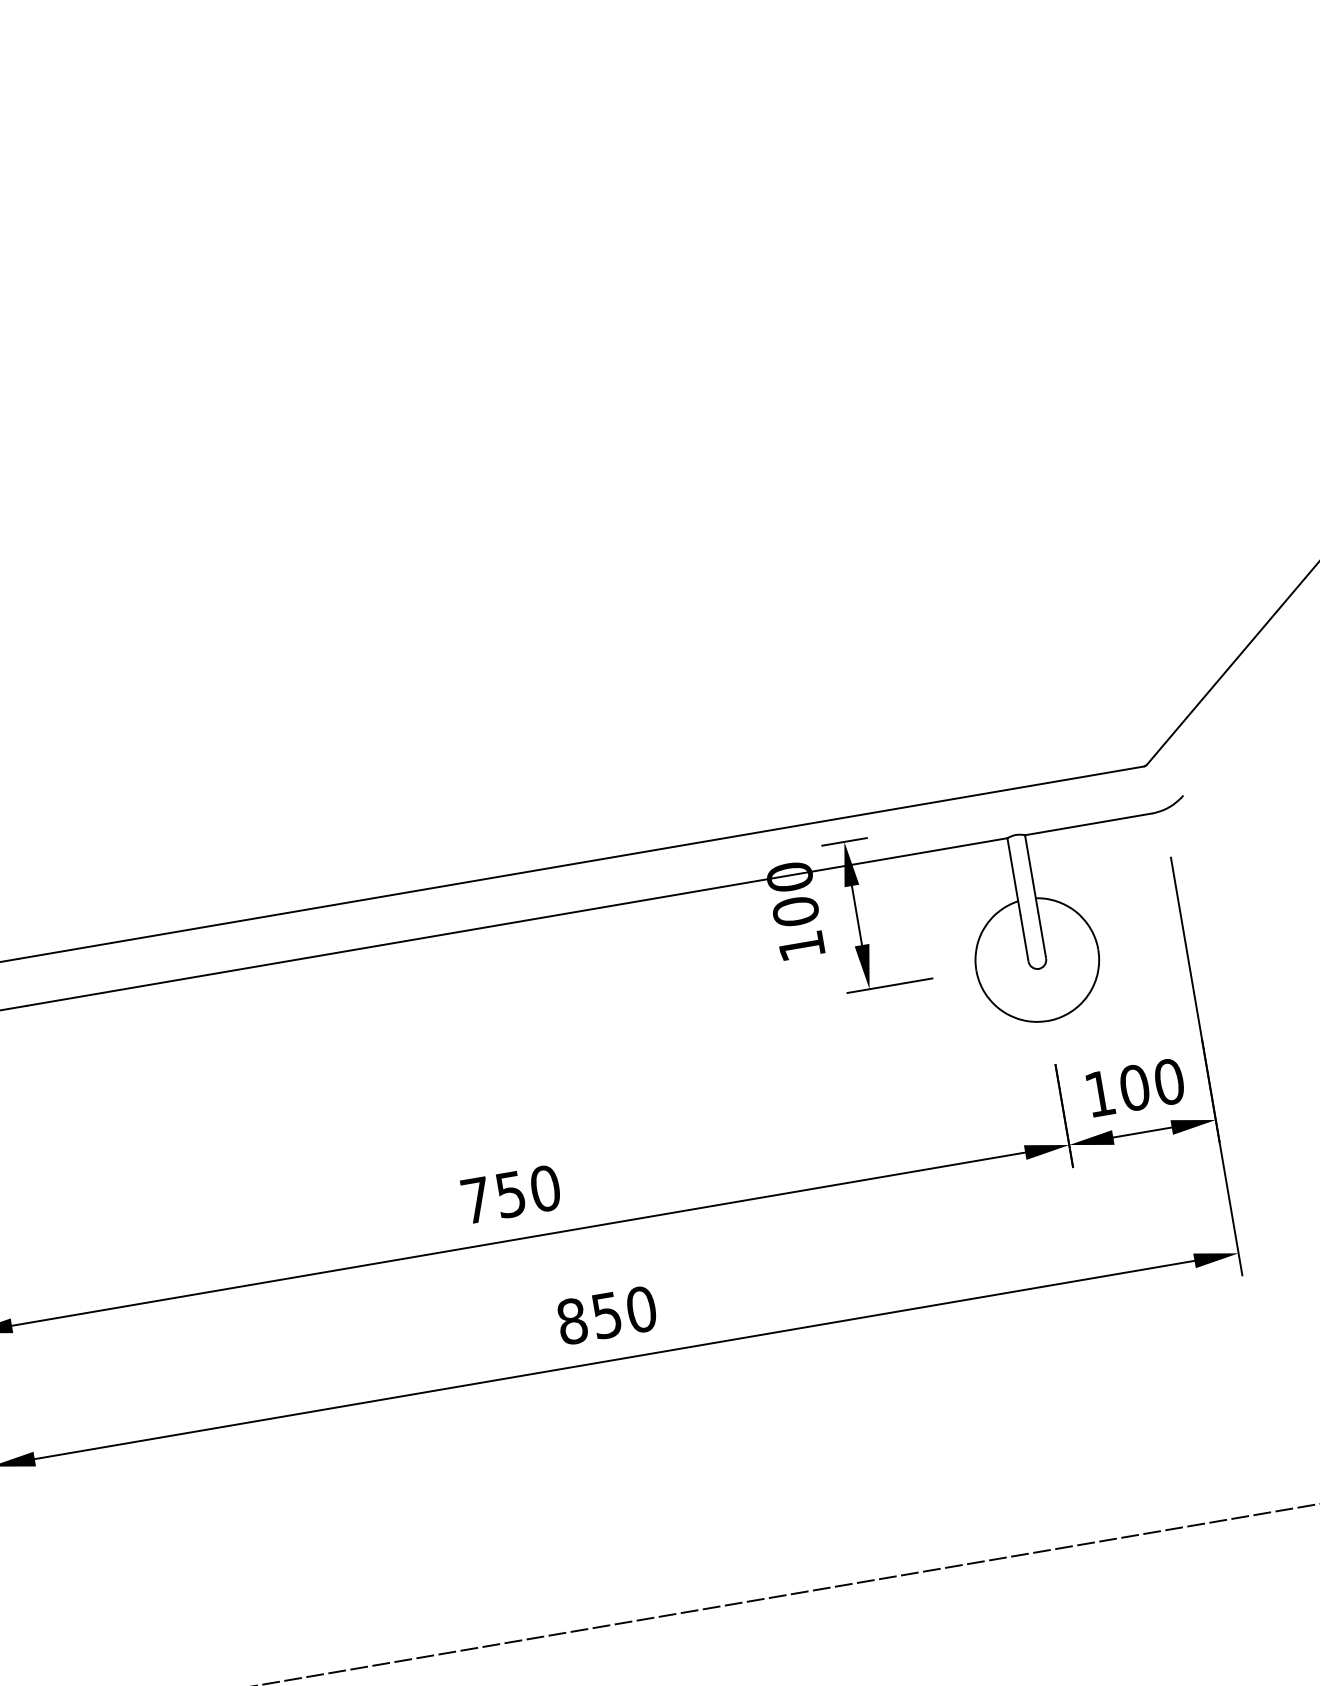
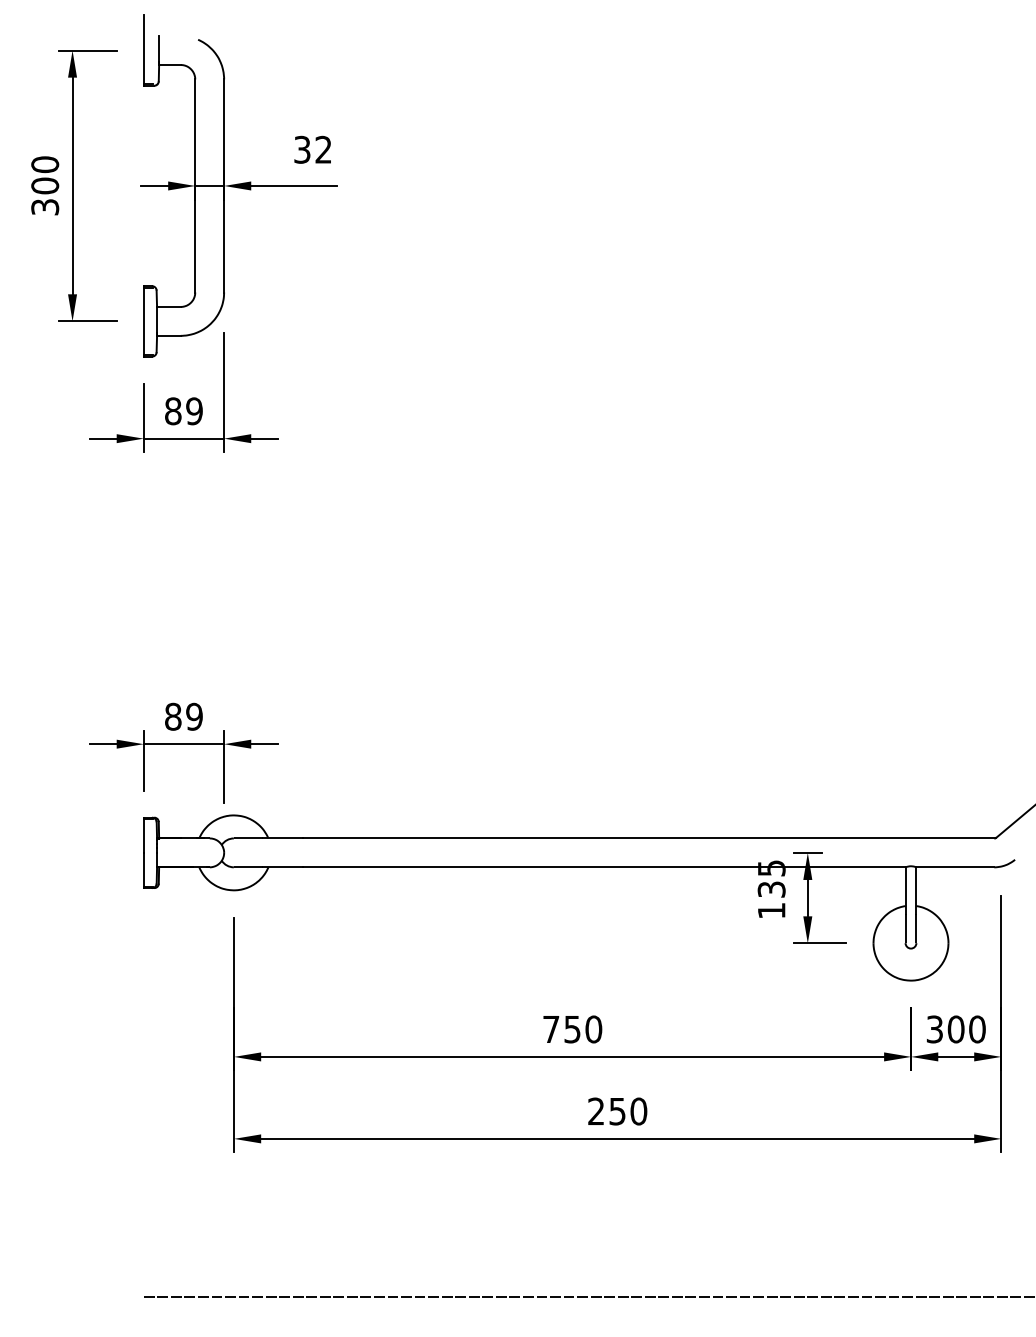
text: (792, 893) -> (771, 878), 100 -> 135
text: (1099, 1093) -> (934, 1029), 100 -> 300
text: (572, 1321) -> (596, 1111), 850 -> 250

